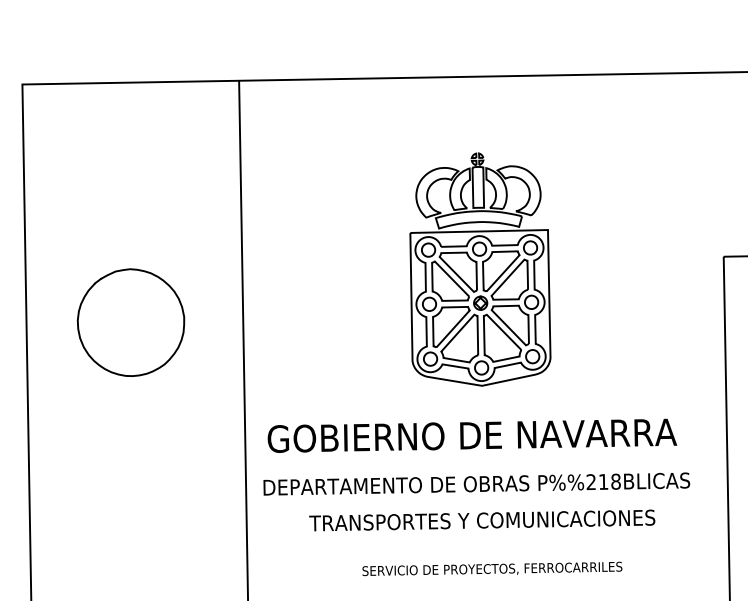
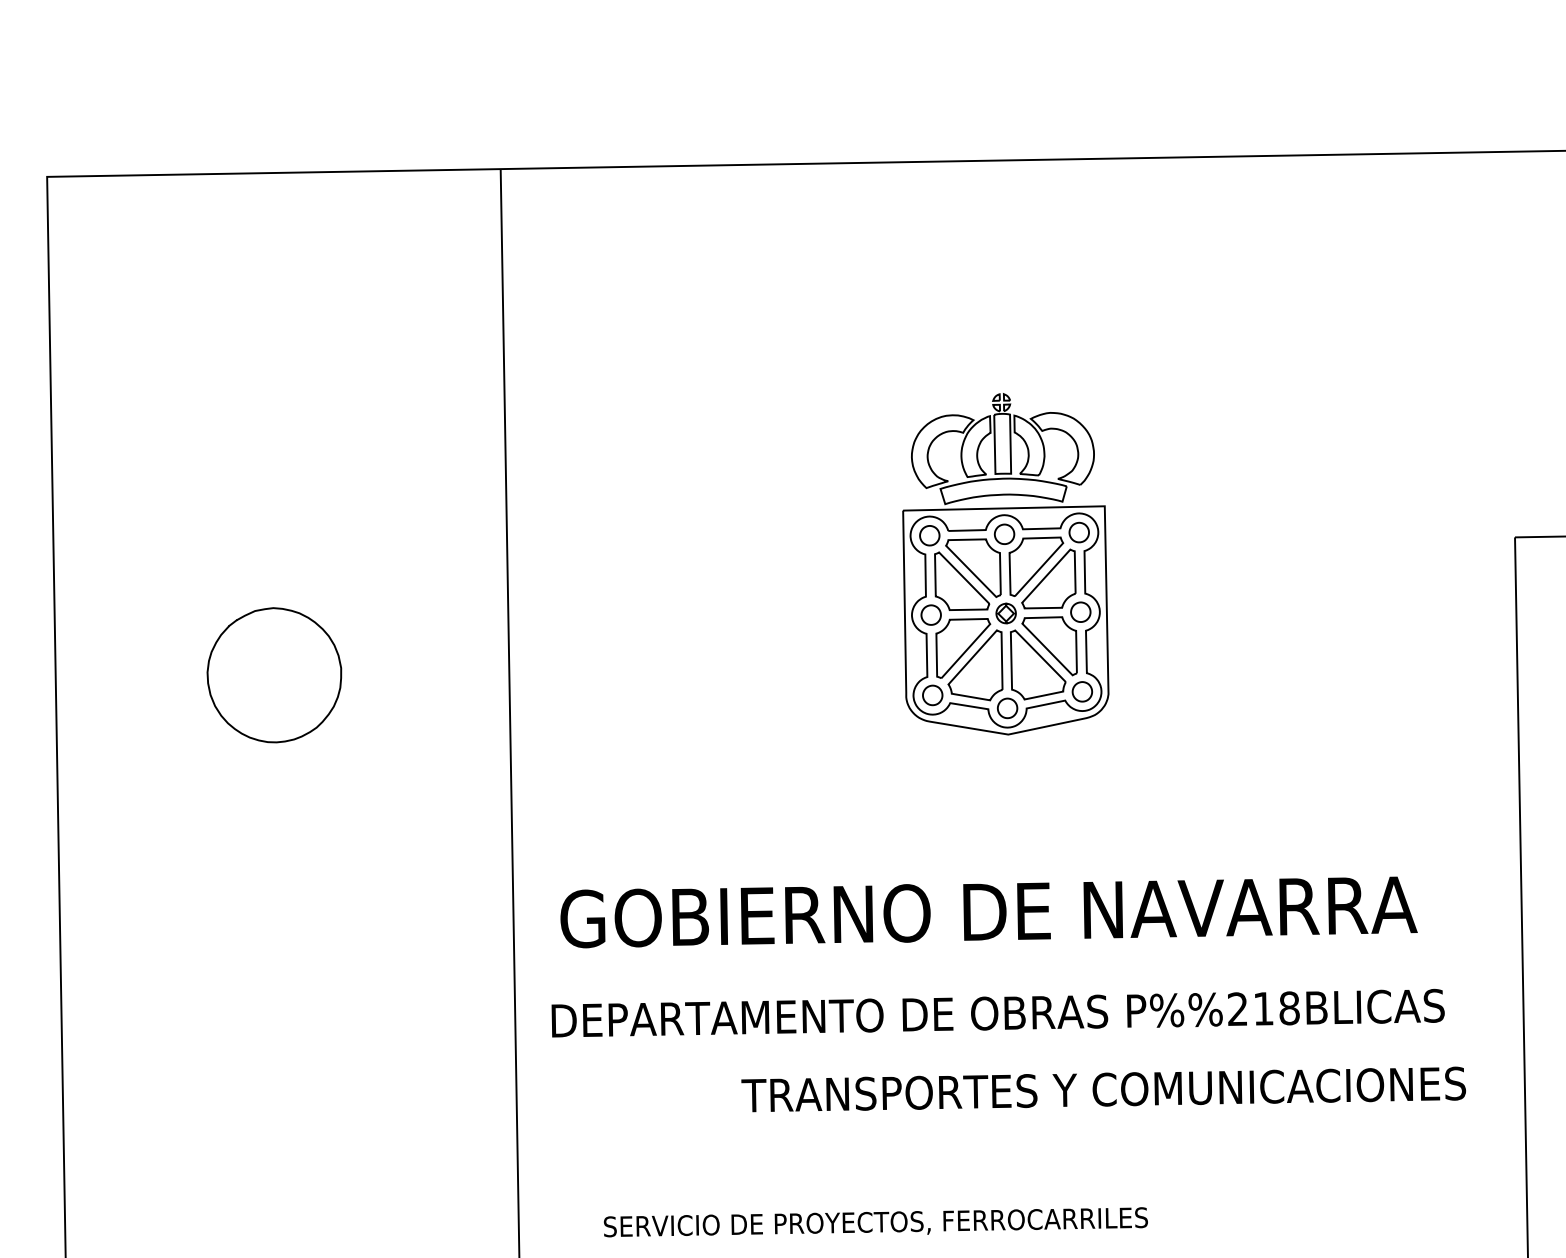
part: (480, 269) -> (1005, 564), size x0.7
part: (130, 322) -> (273, 675), size x0.6
text: (482, 520) -> (1104, 1089), moved
text: (492, 568) -> (876, 1221), moved

